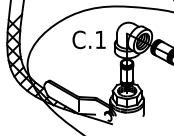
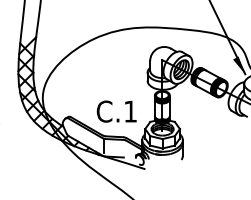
text: (88, 39) -> (116, 111), moved

